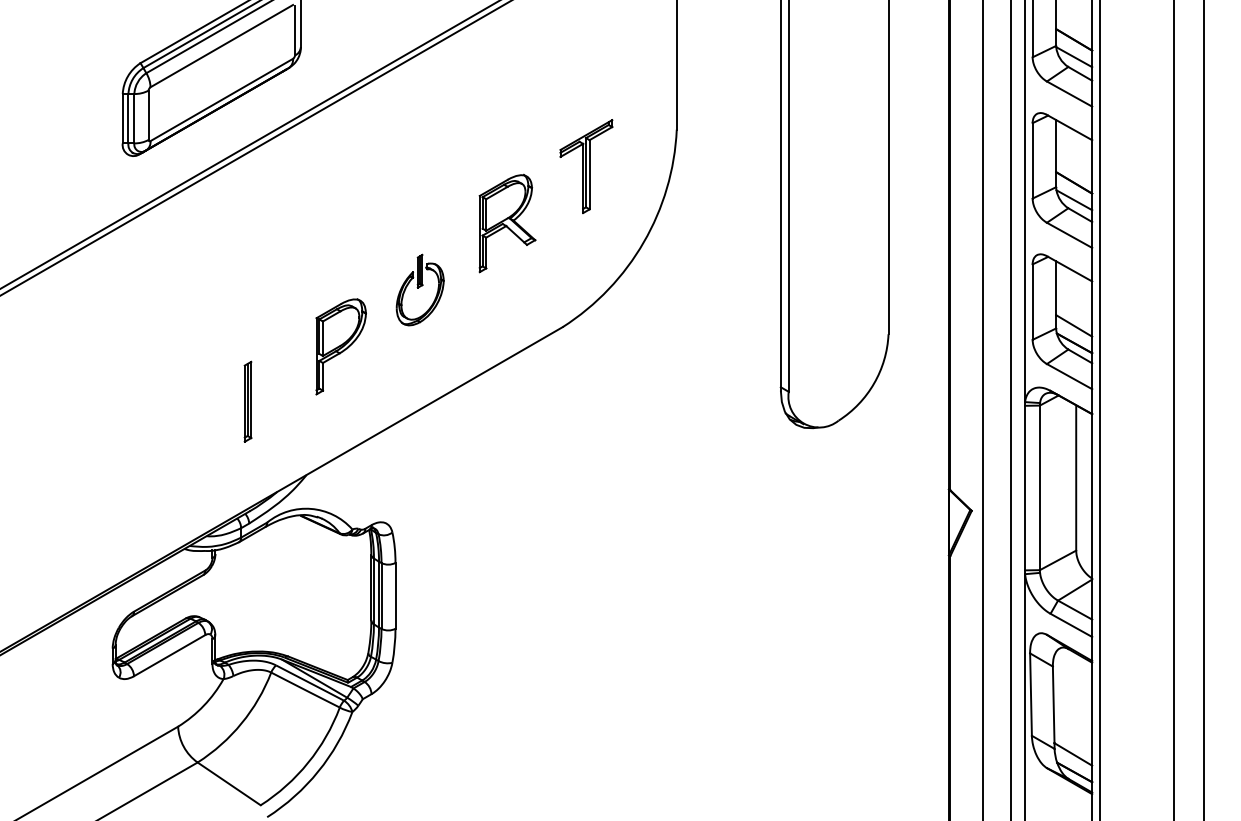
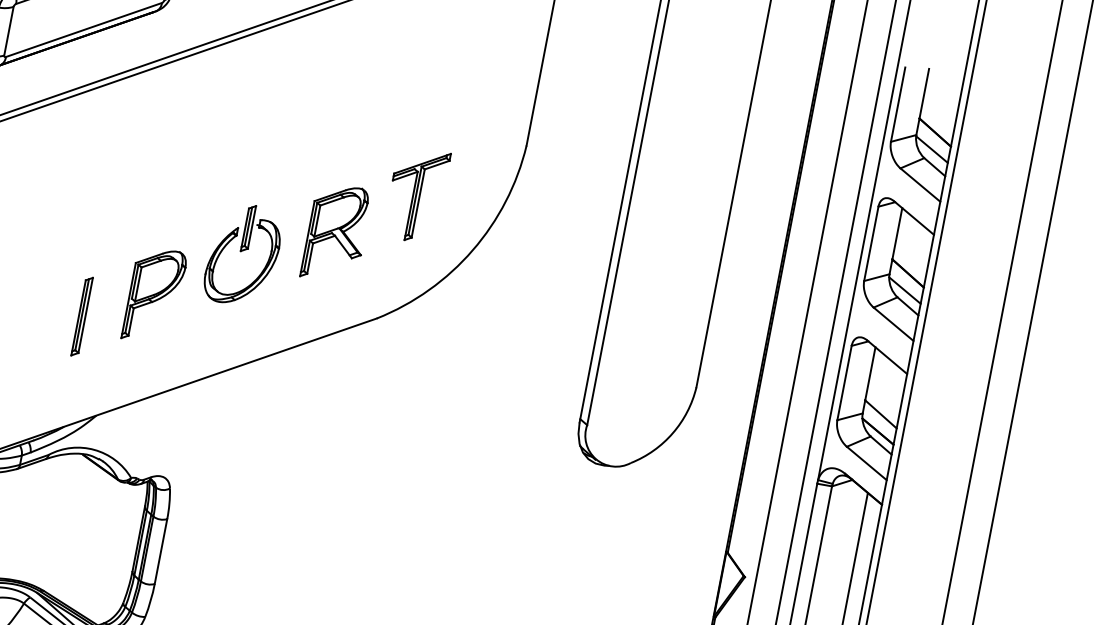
part: (586, 166) -> (416, 194), moved
part: (507, 223) -> (336, 233), moved
part: (419, 289) -> (242, 254), size x1.43
part: (247, 401) -> (81, 316), moved

